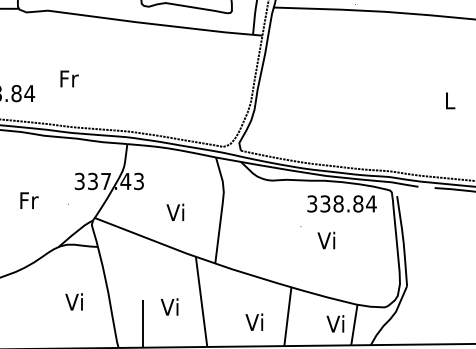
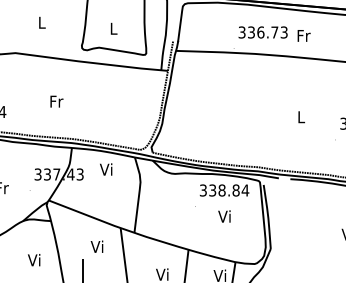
text: (69, 78) -> (56, 101), moved
text: (175, 212) -> (106, 169), moved
text: (326, 240) -> (224, 216), moved
text: (168, 306) -> (96, 246), moved

